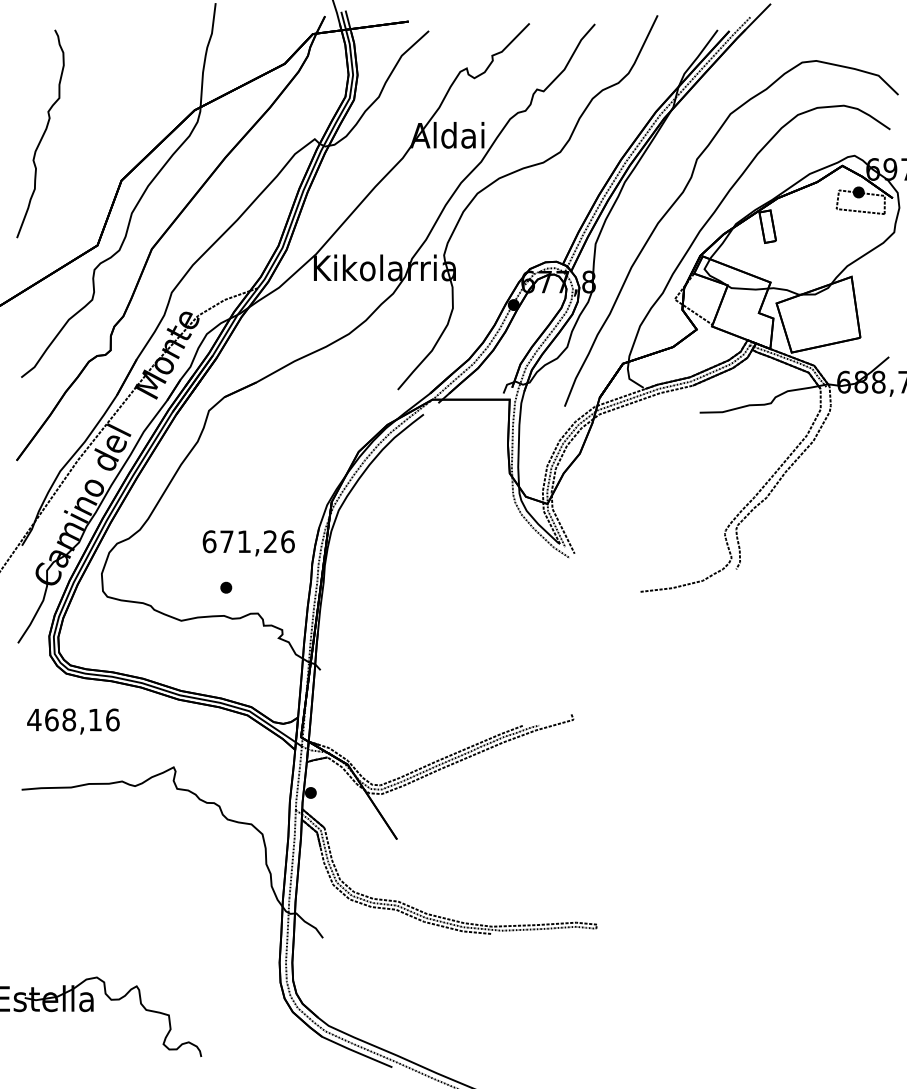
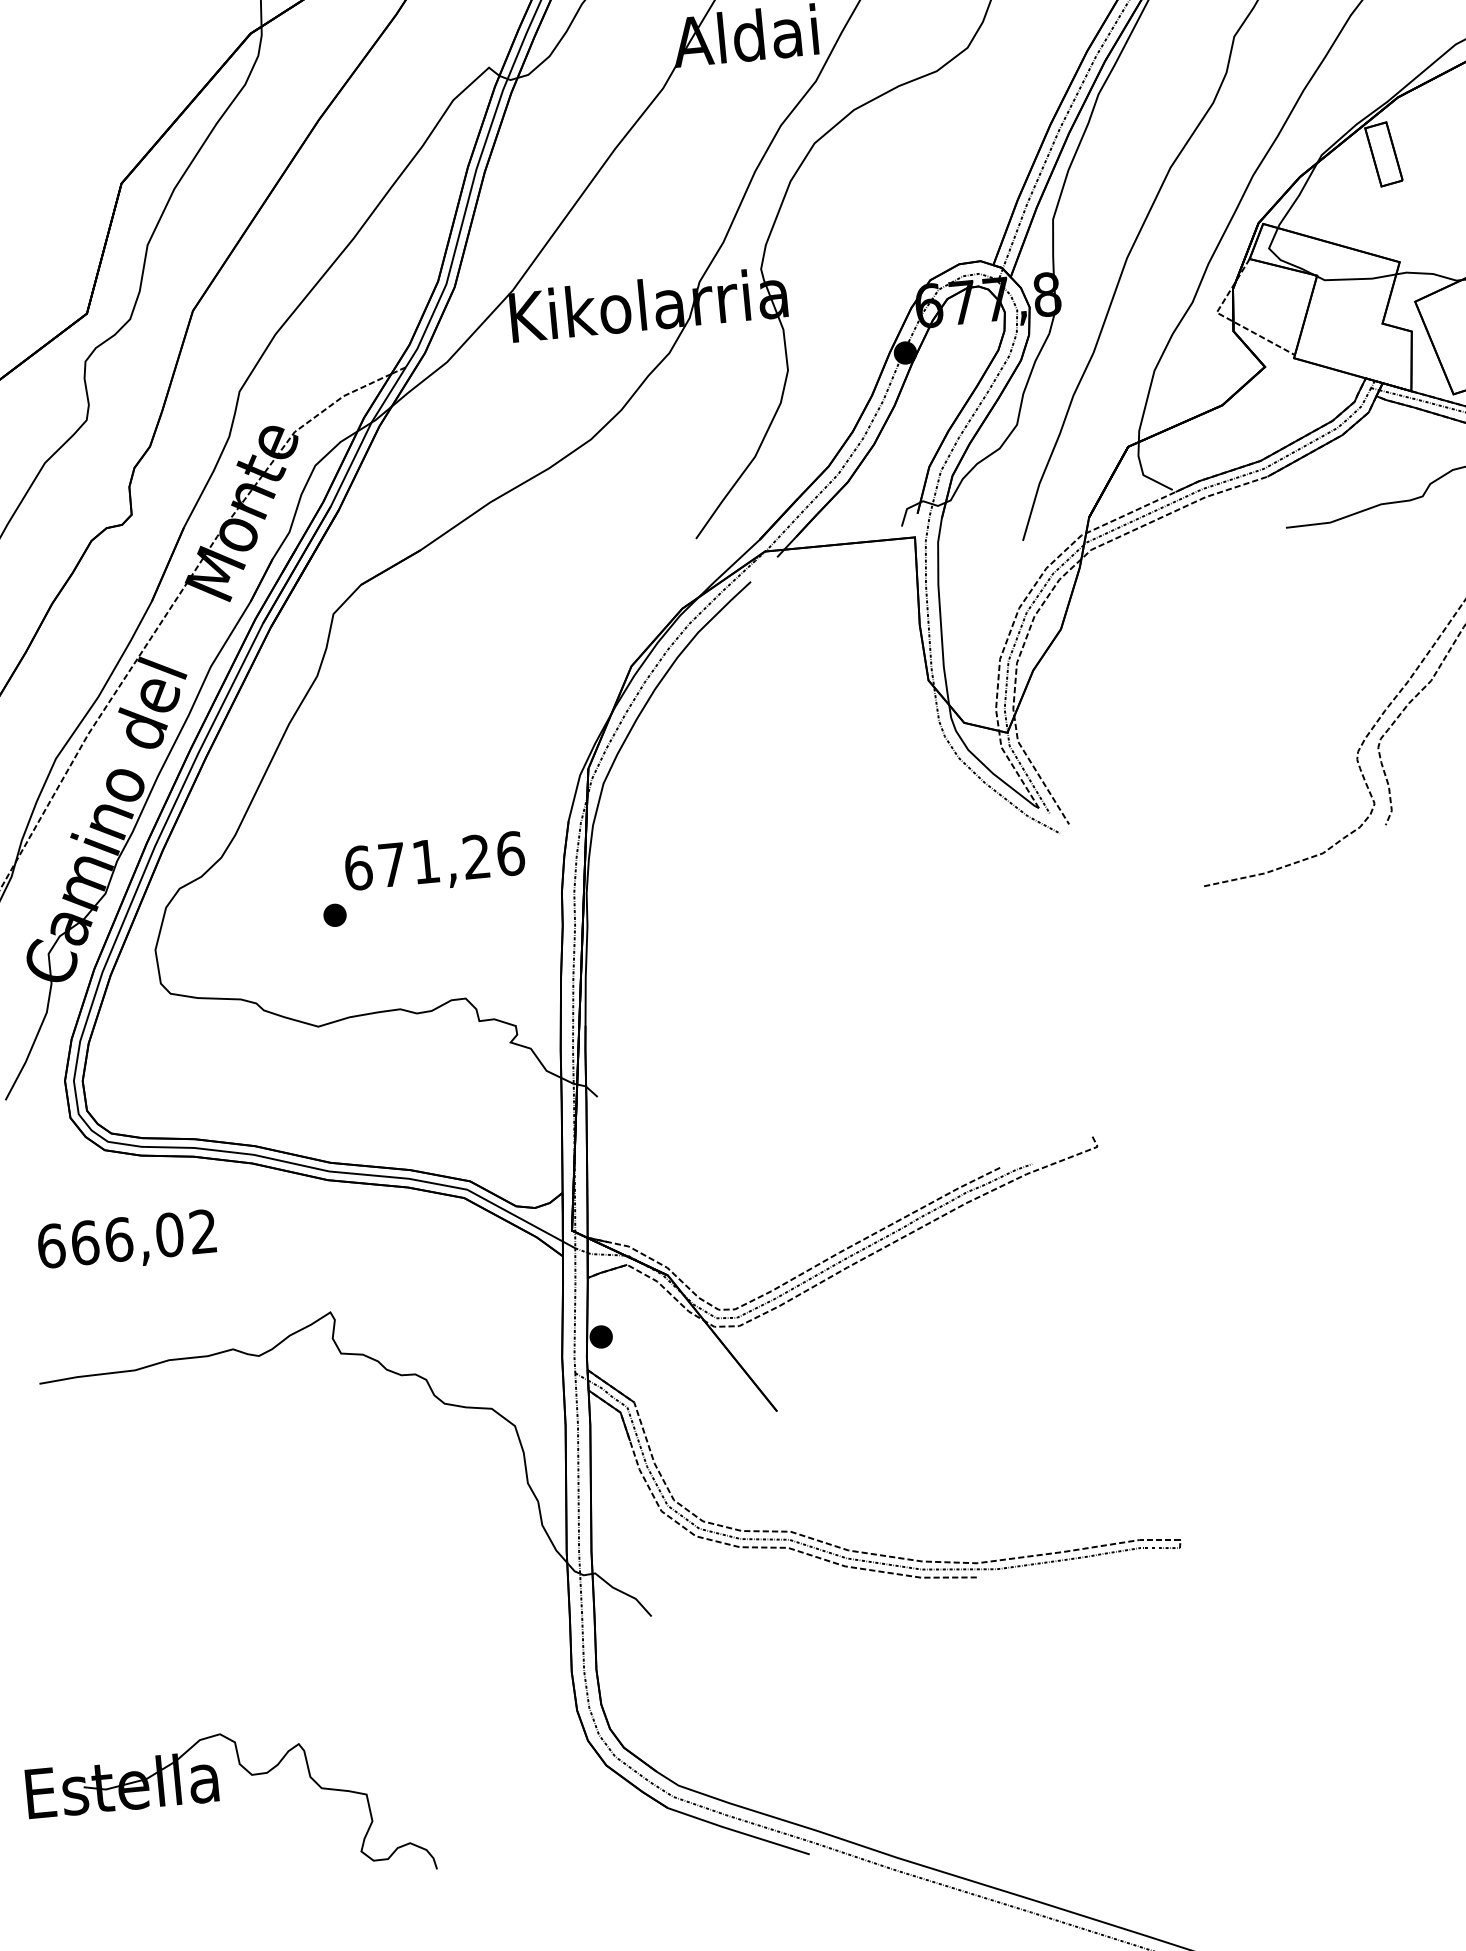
part: (226, 587) -> (335, 914), moved
text: (73, 719) -> (127, 1237), 468,16 -> 666,02

